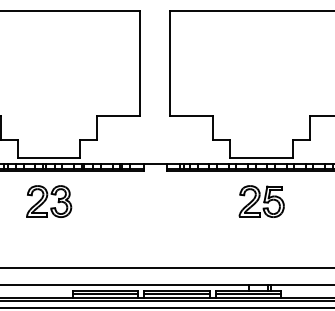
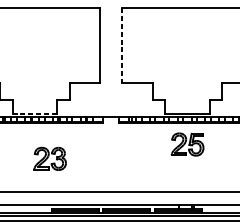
line: (170, 63) -> (122, 45), solid -> dashed
line: (49, 158) -> (35, 113), solid -> dashed
part: (49, 201) -> (50, 158), moved

